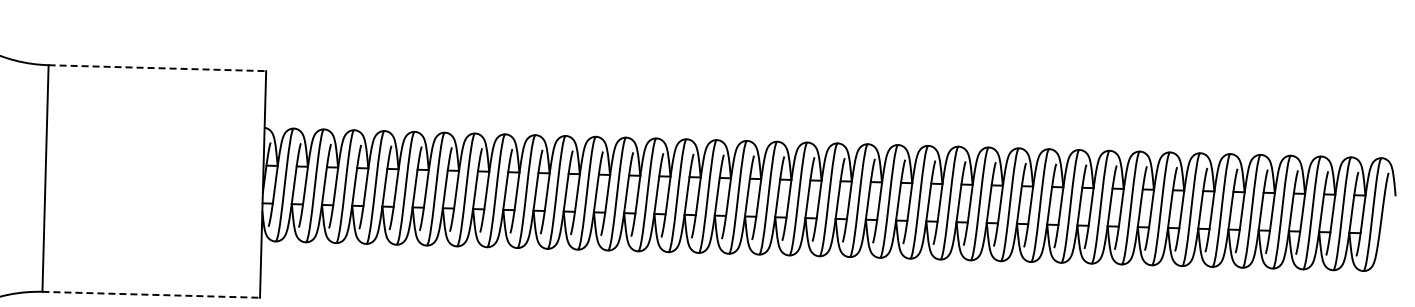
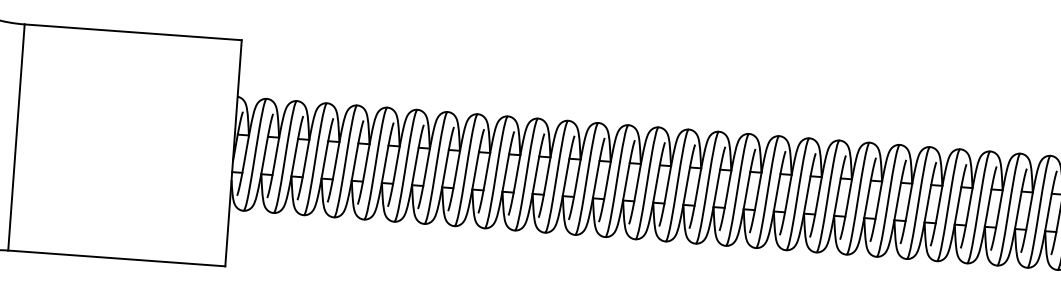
line: (157, 68) -> (133, 32), dashed -> solid
line: (151, 294) -> (117, 258), dashed -> solid

